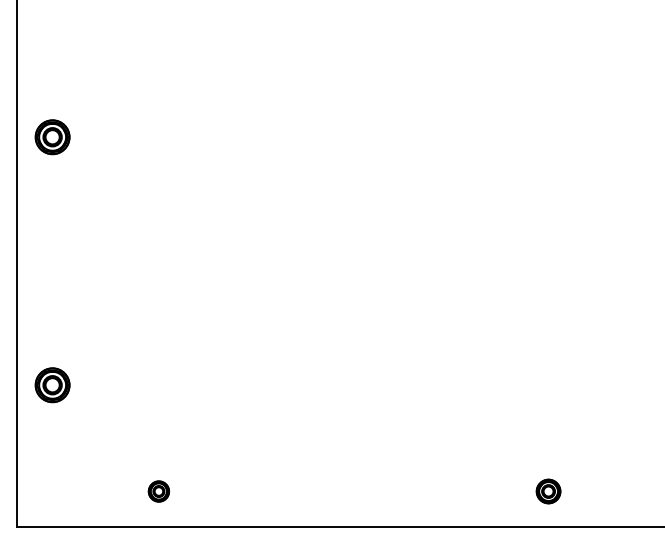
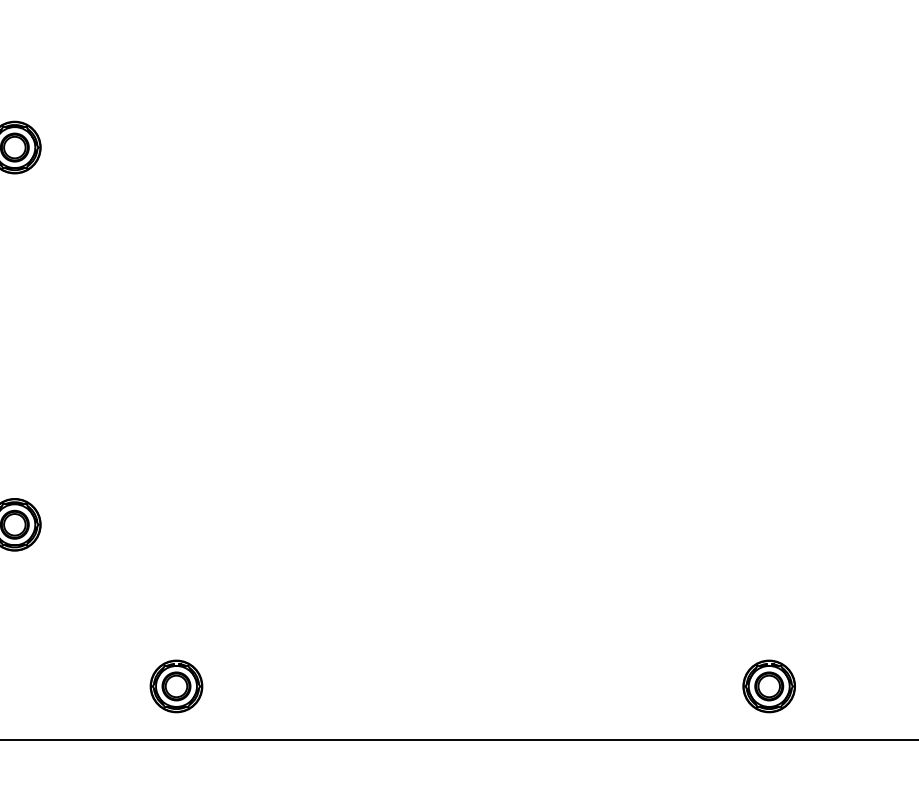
part: (158, 491) -> (175, 686), size x1.67
part: (548, 491) -> (769, 686), size x1.43

